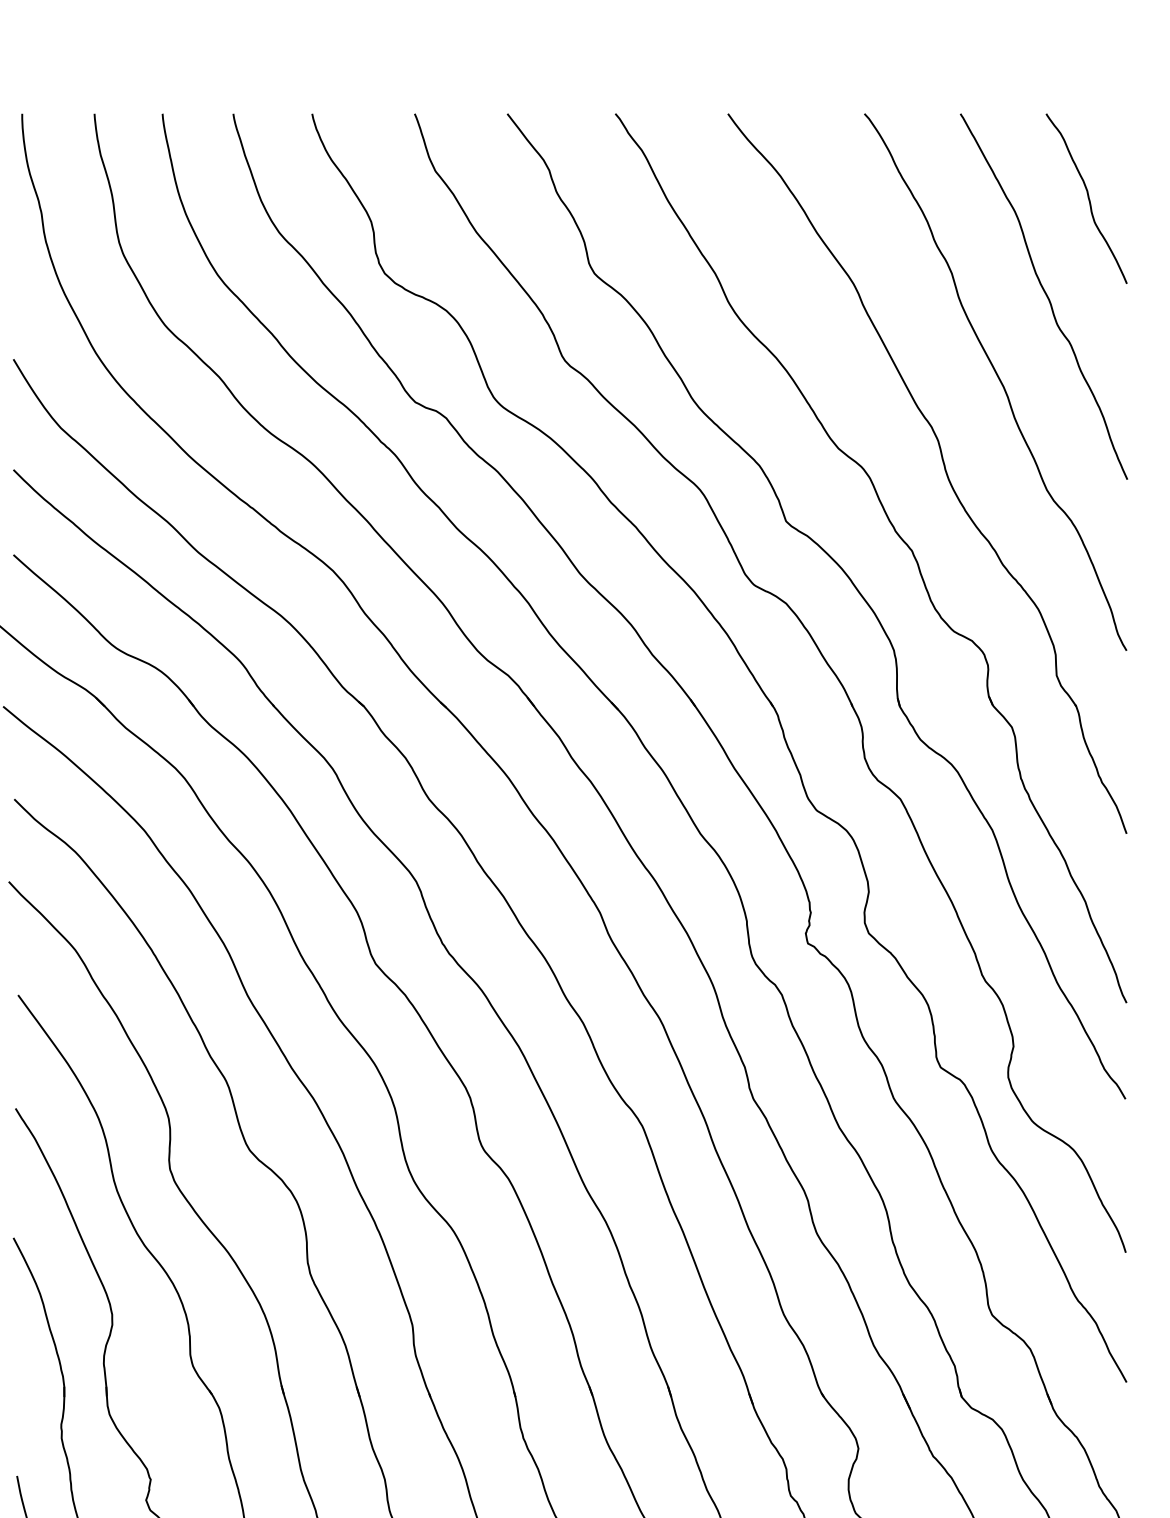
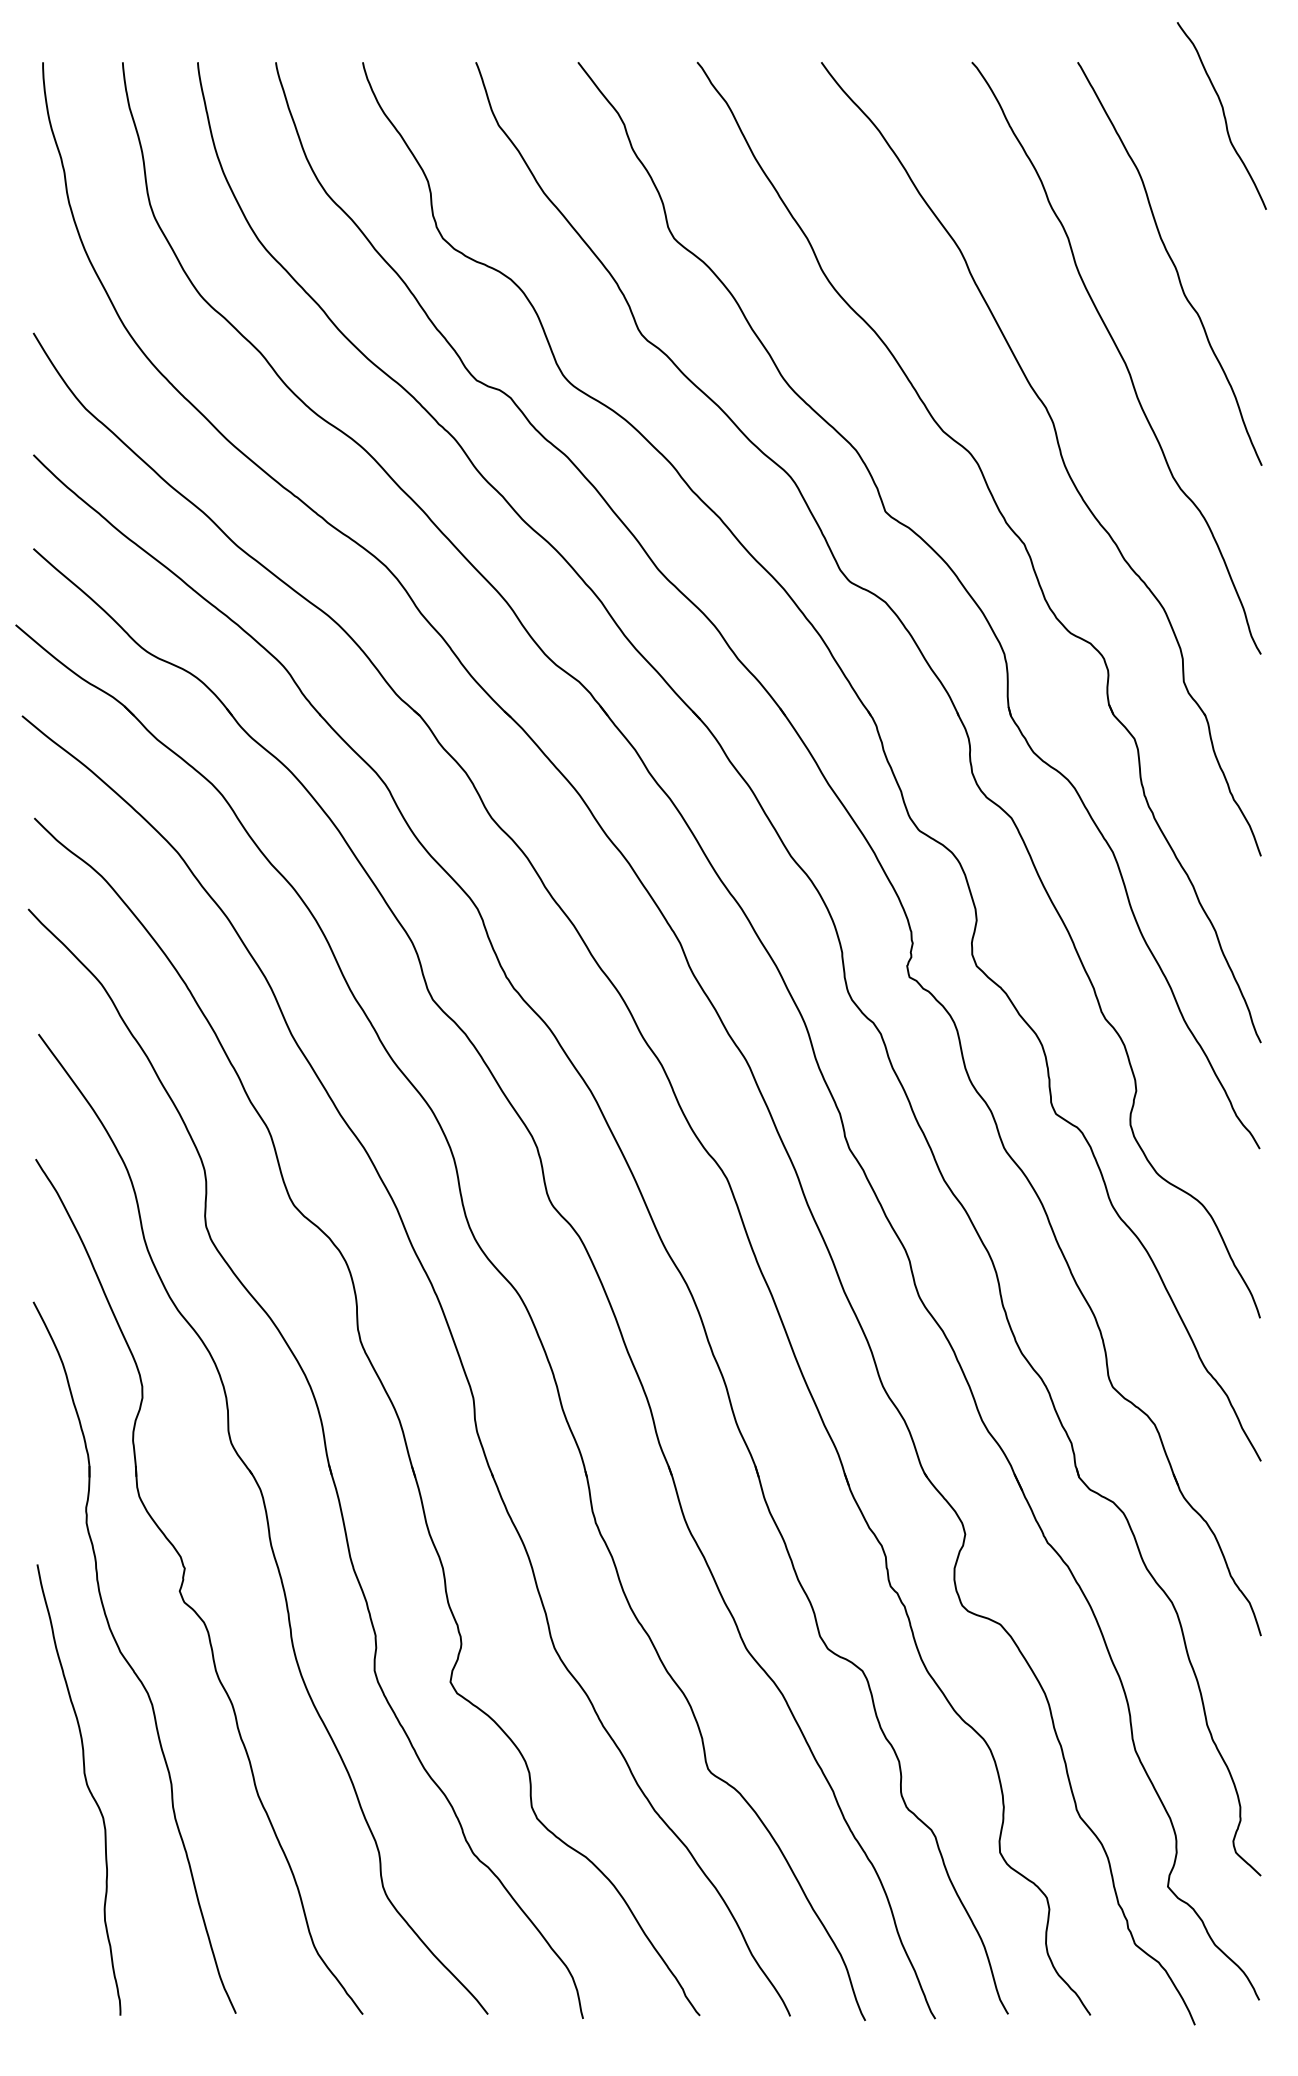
curve: (1088, 198) -> (1223, 115), moved

